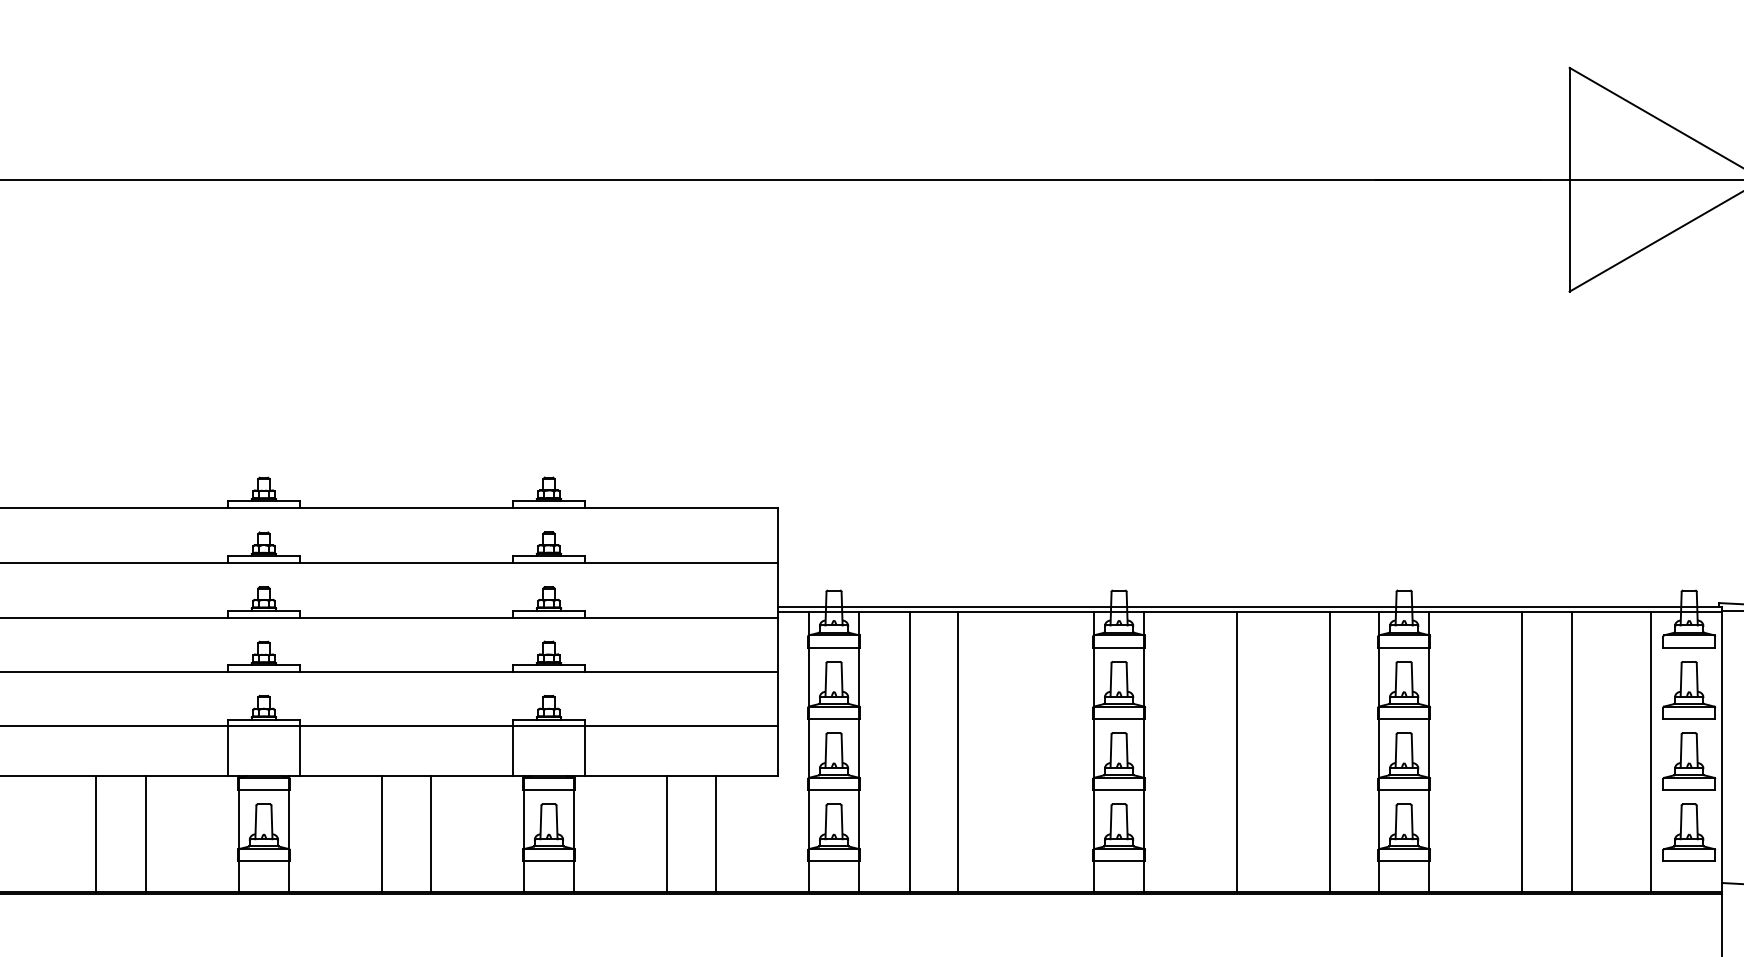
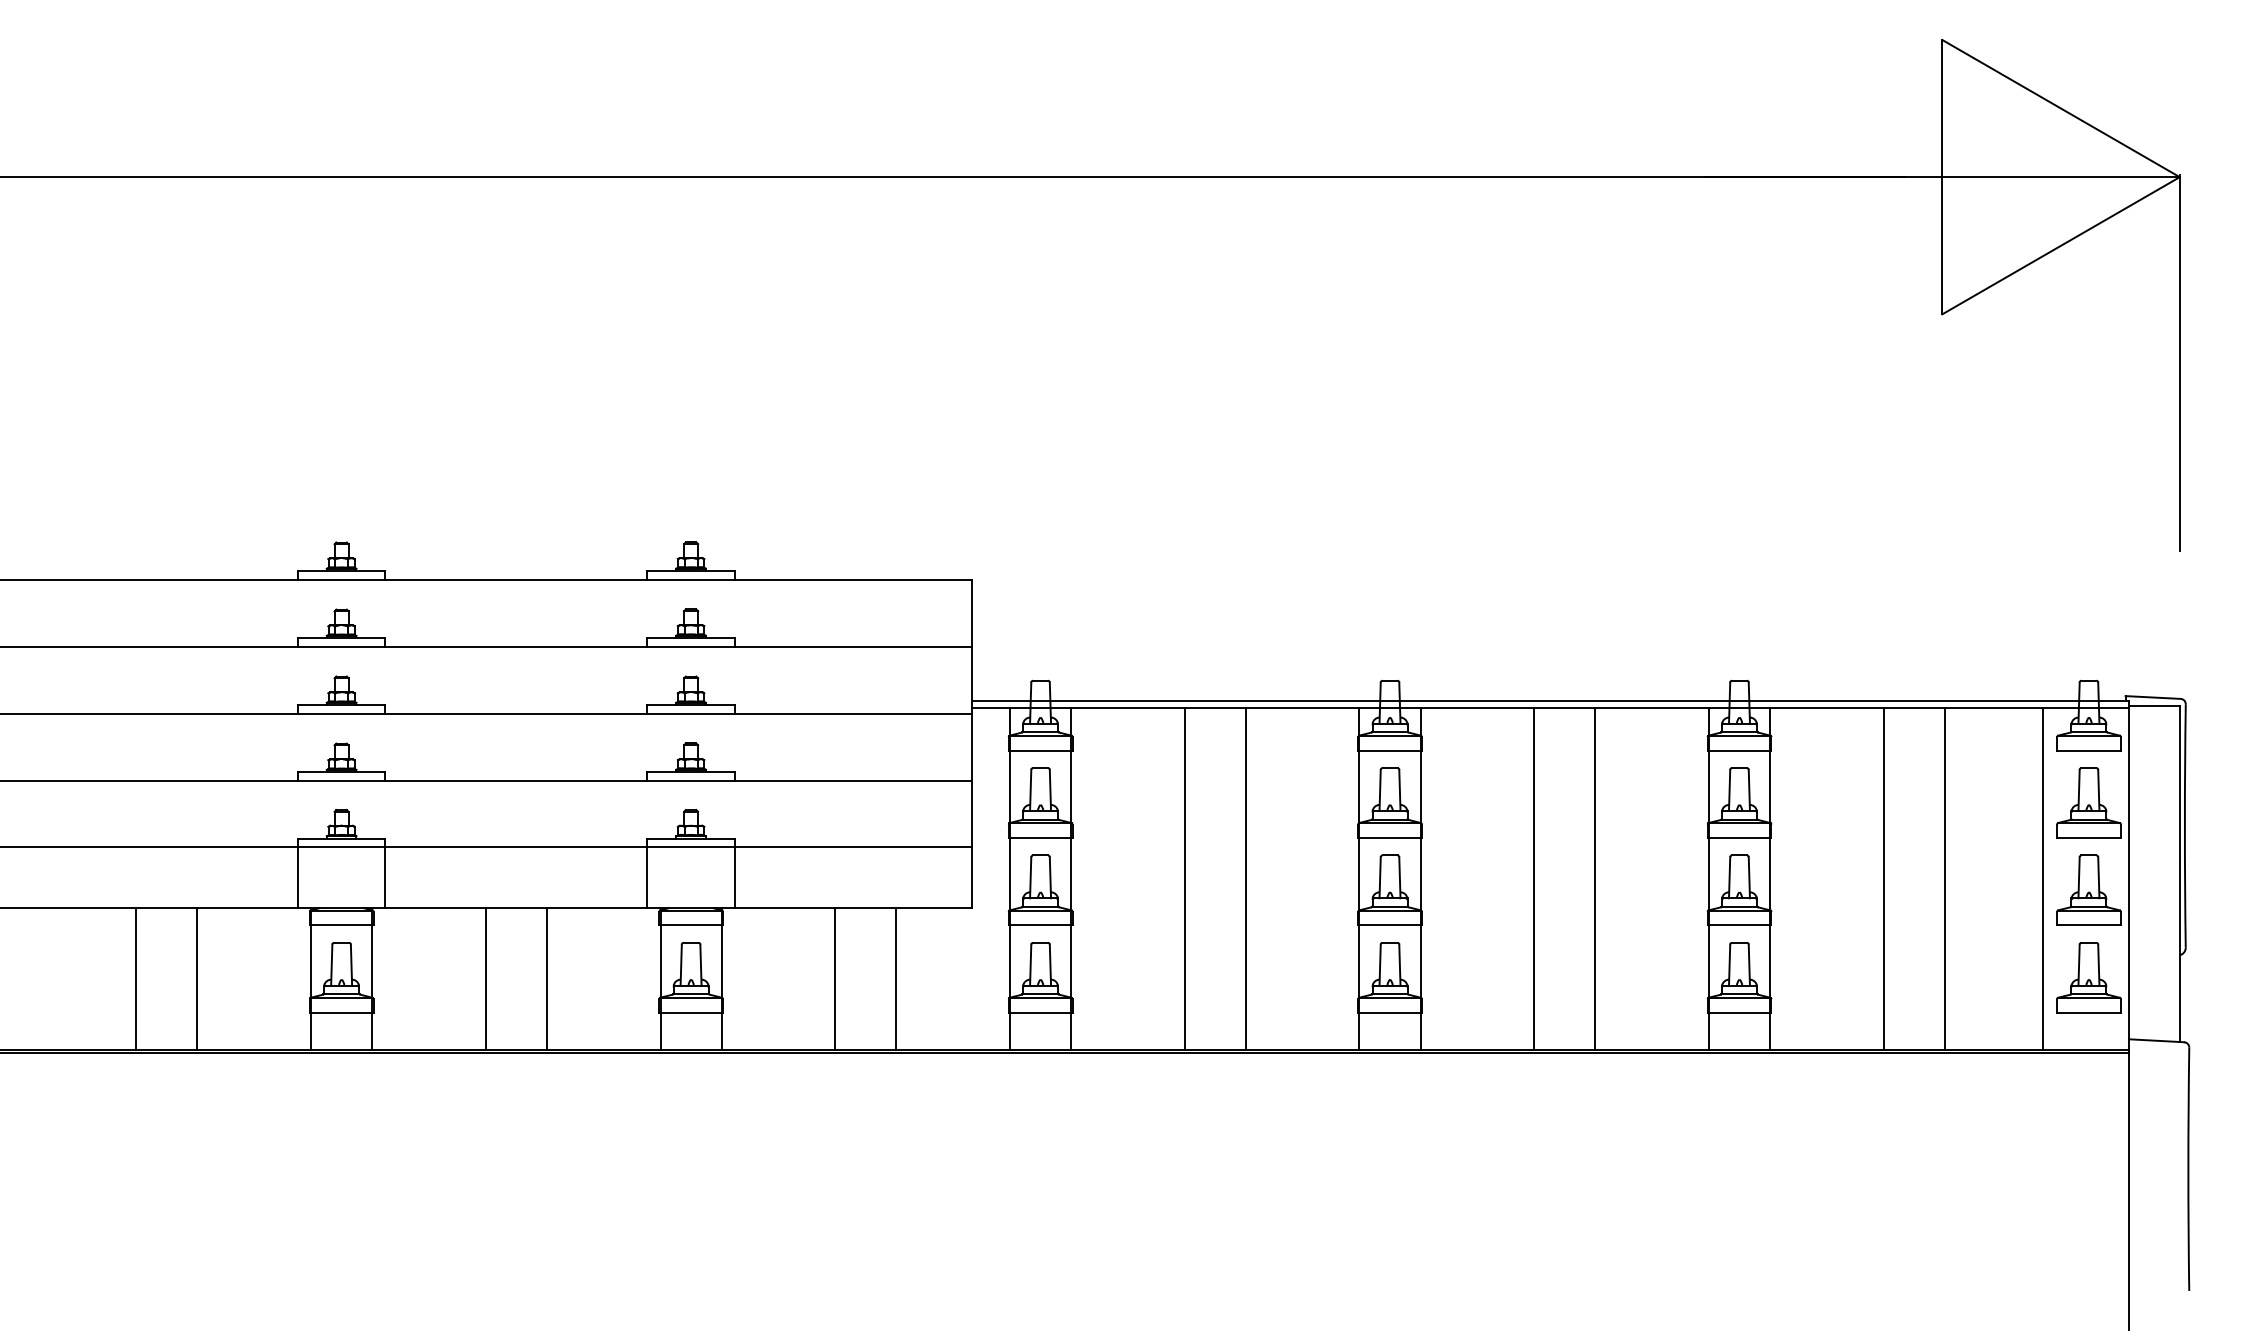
line: (909, 751) -> (1184, 878), moved
line: (957, 751) -> (1245, 878), moved
line: (1329, 751) -> (1595, 878), moved

